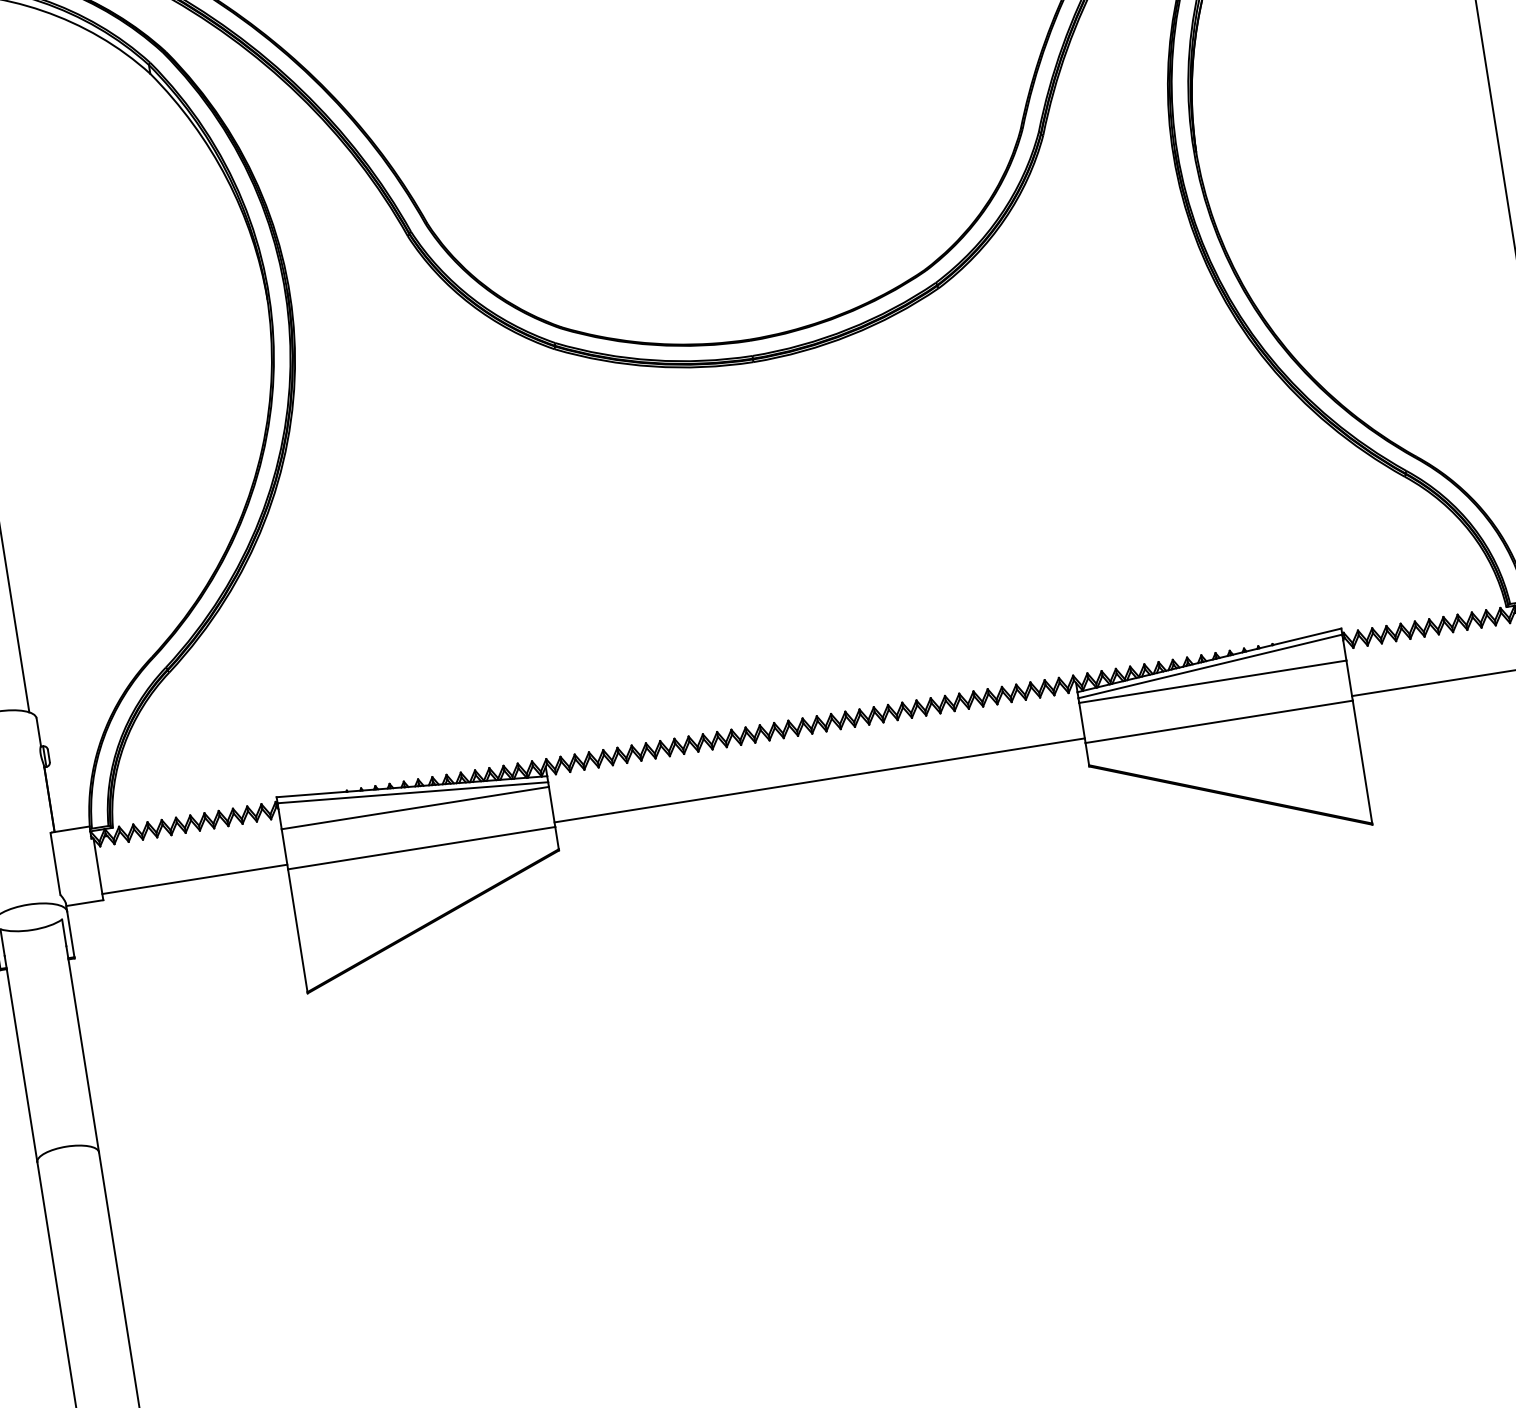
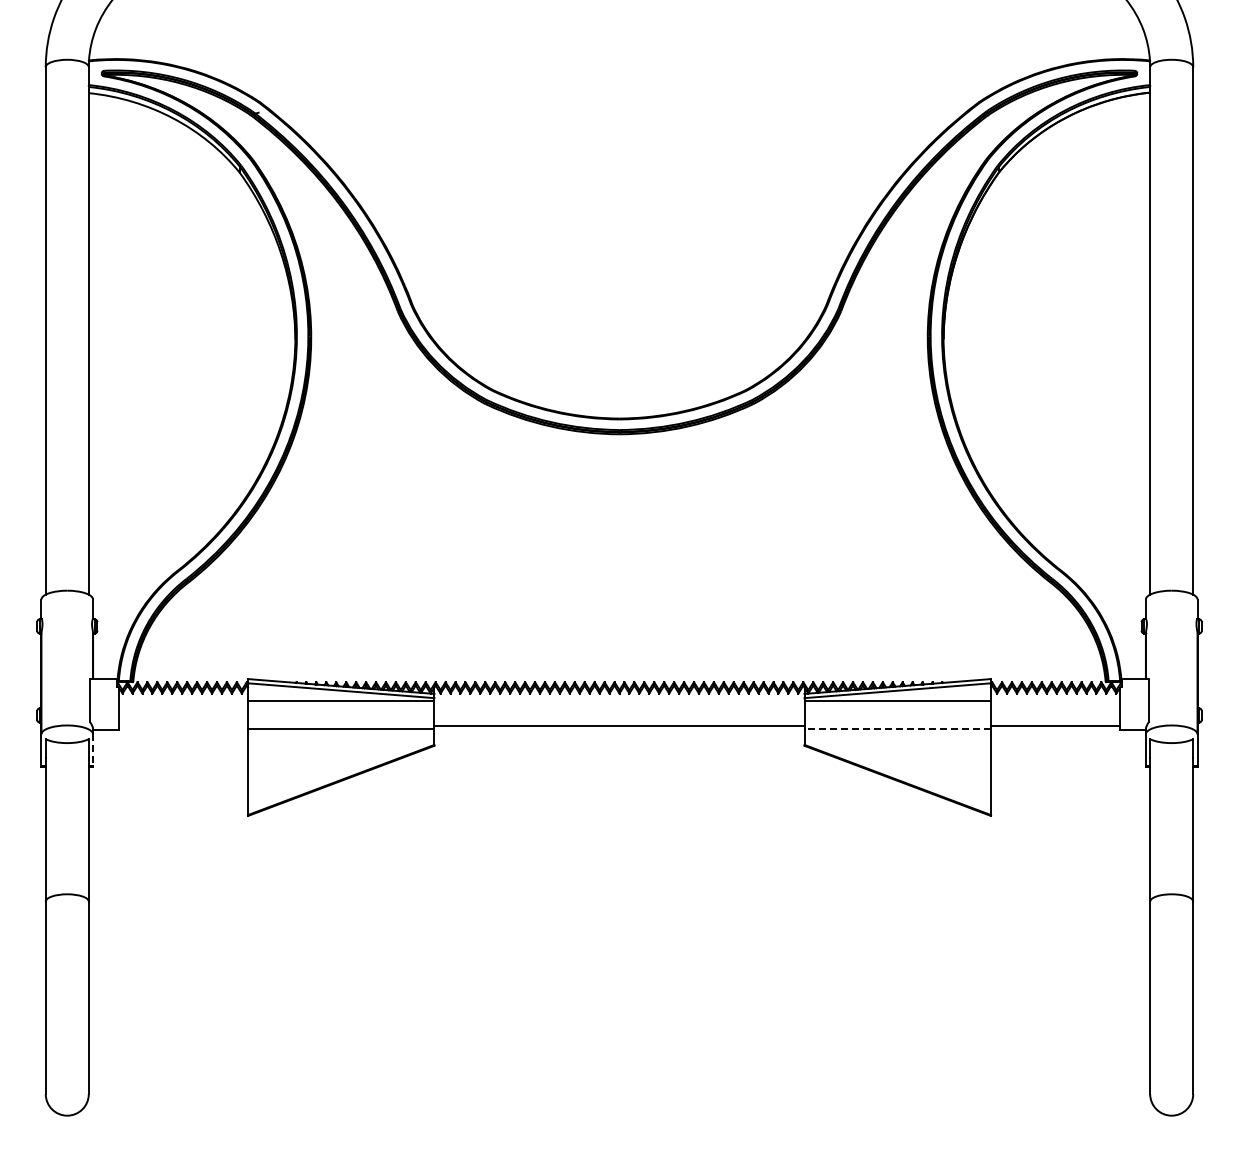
line: (1218, 722) -> (897, 729), solid -> dashed
line: (194, 879) -> (183, 726), removed
line: (71, 934) -> (93, 750), solid -> dashed

